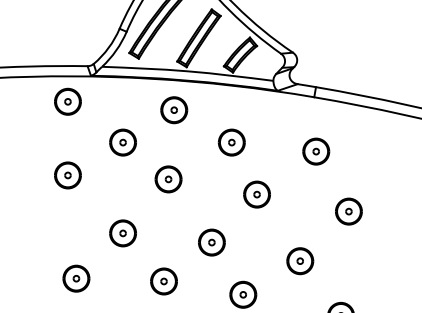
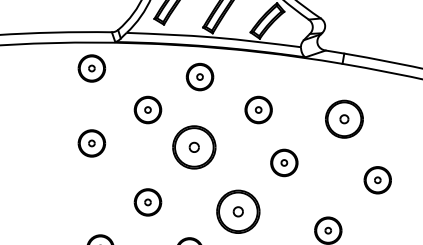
part: (316, 151) -> (344, 119), size x1.4
part: (168, 179) -> (194, 147), size x1.6
part: (211, 242) -> (237, 211), size x1.6

